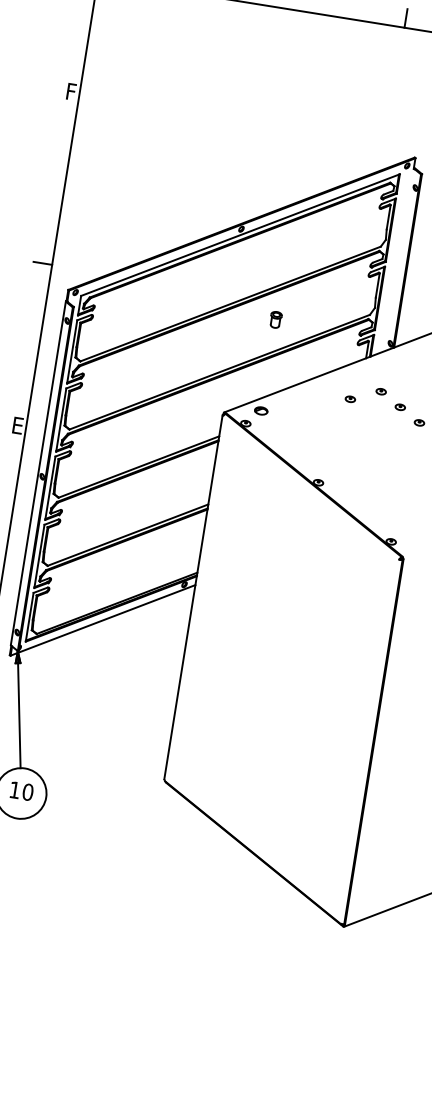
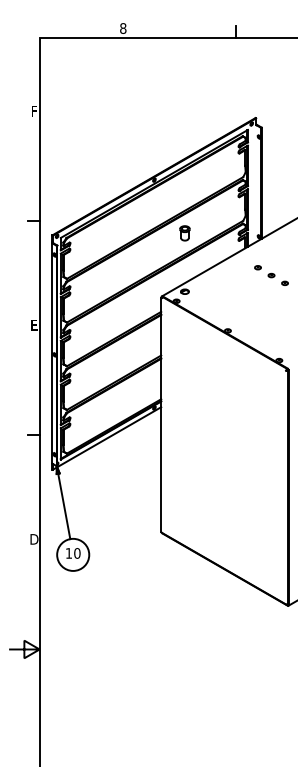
part: (275, 319) -> (184, 233), size x1.43
part: (350, 399) -> (239, 275), removed

